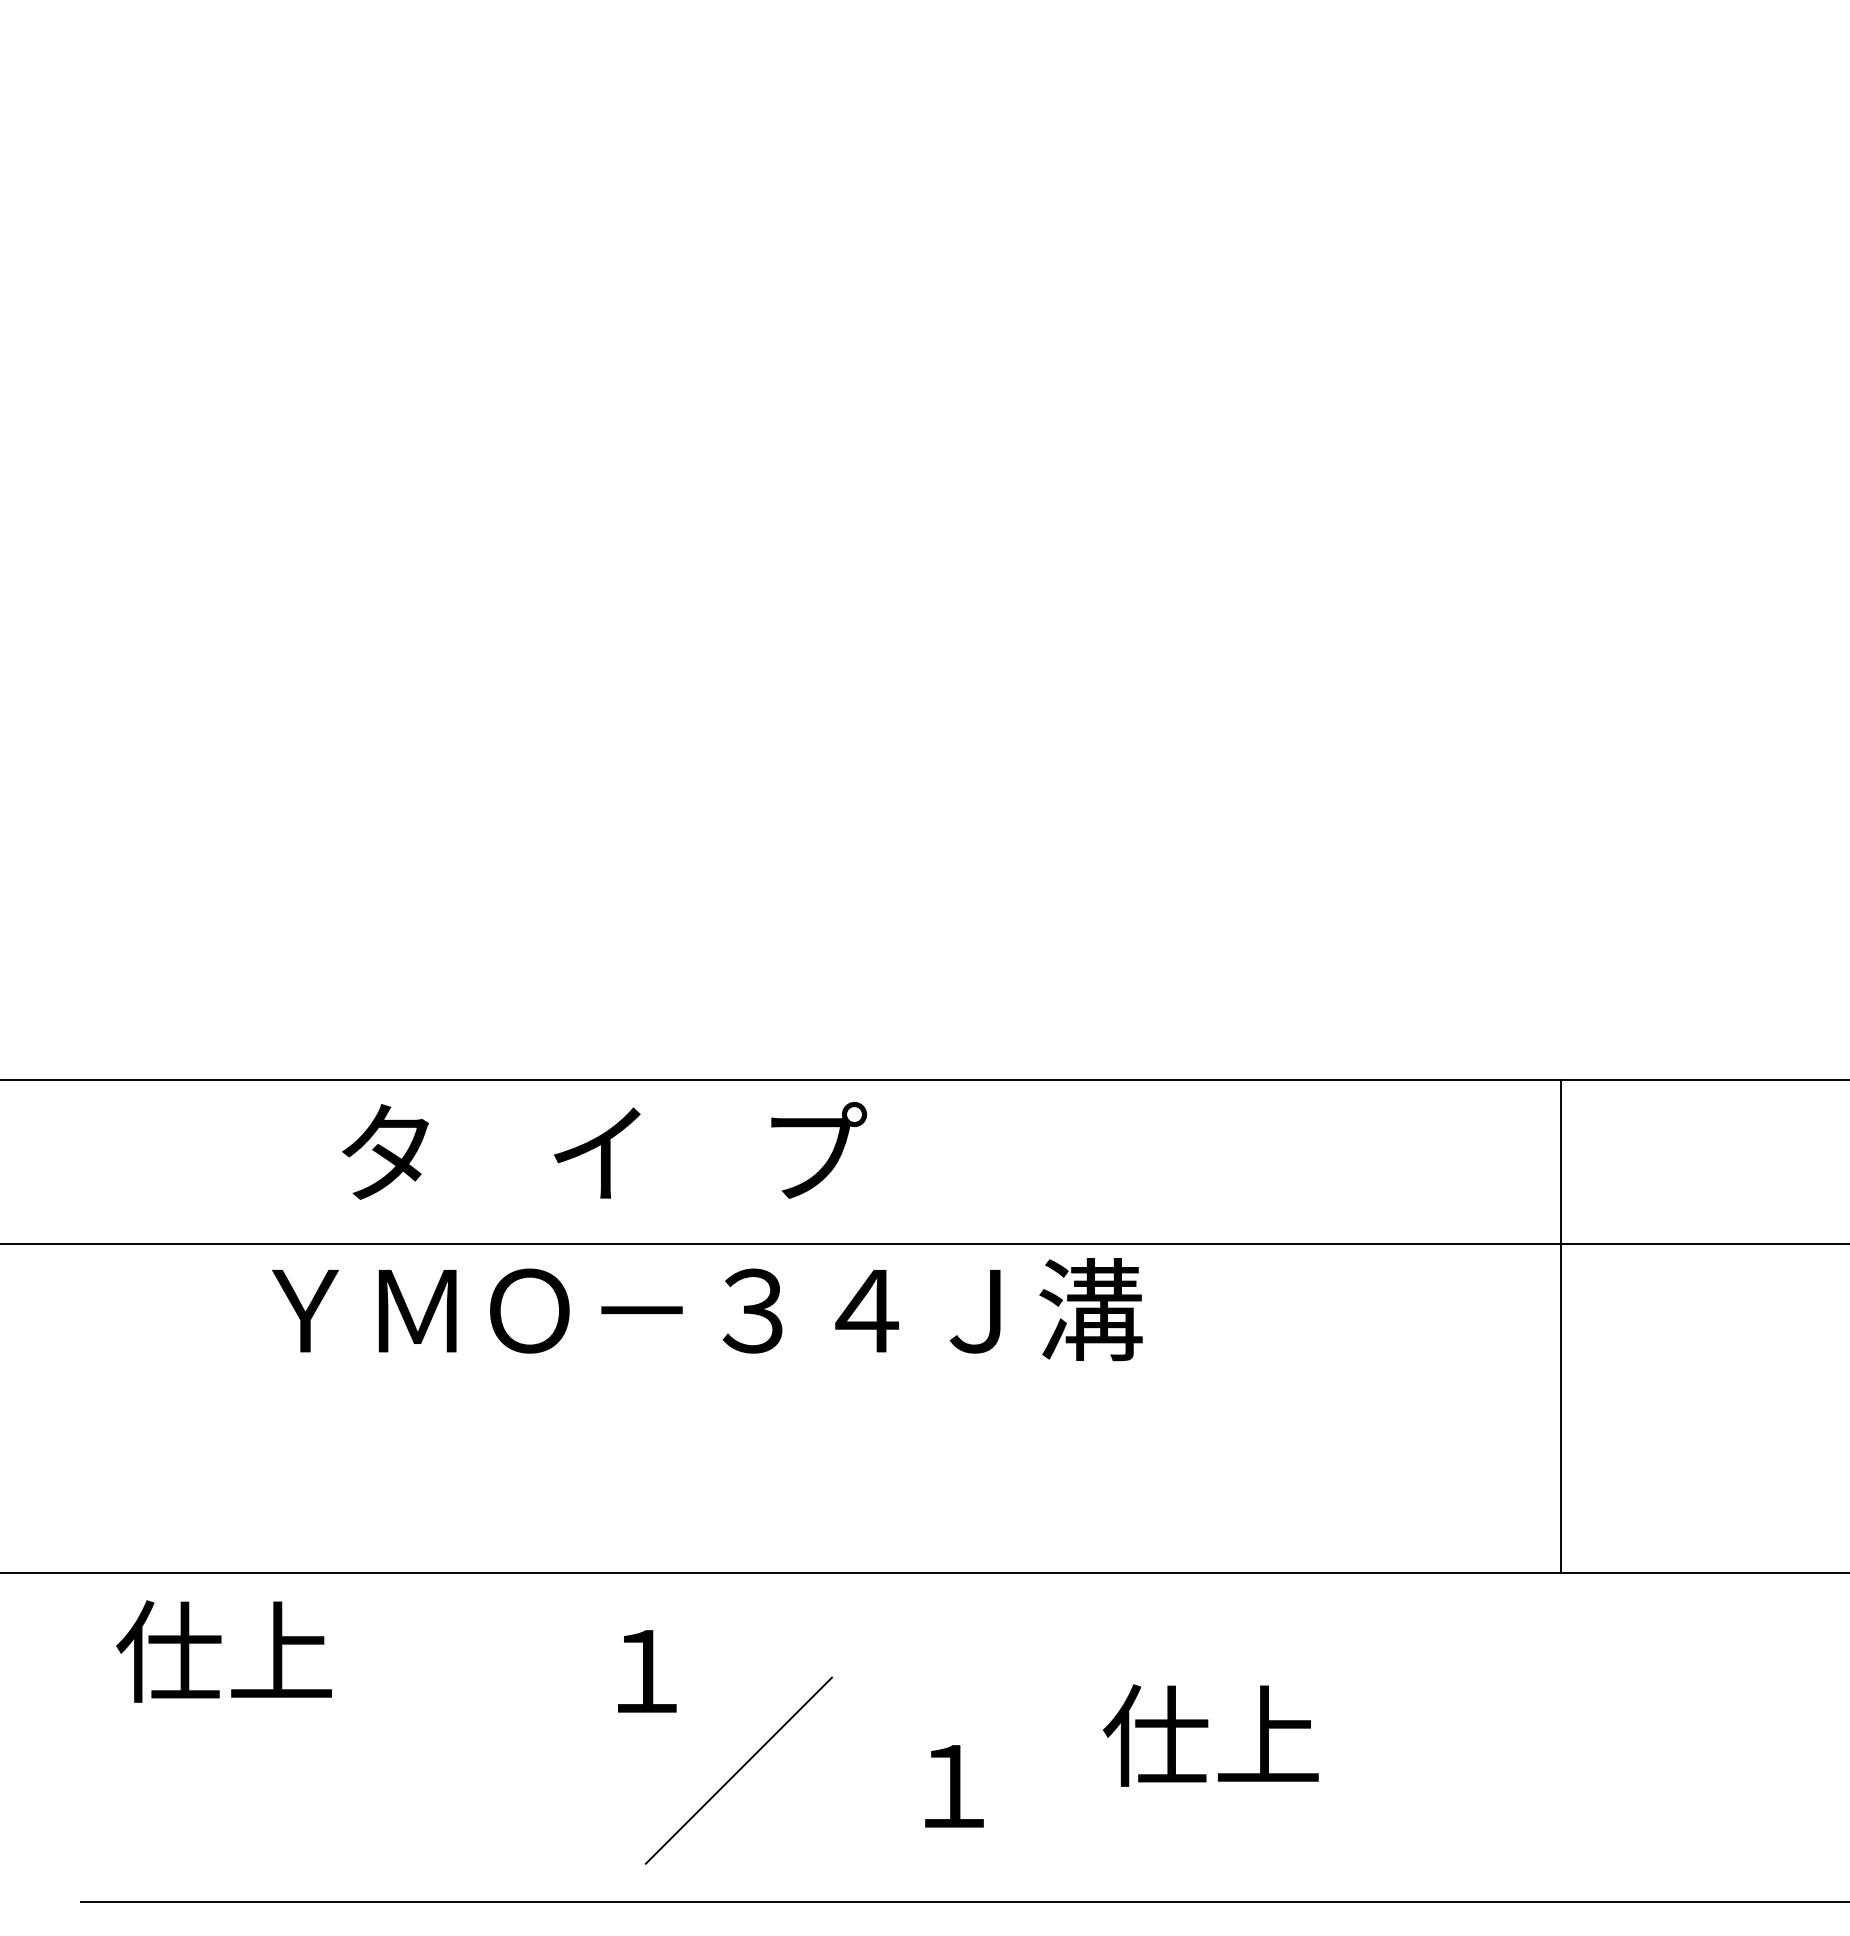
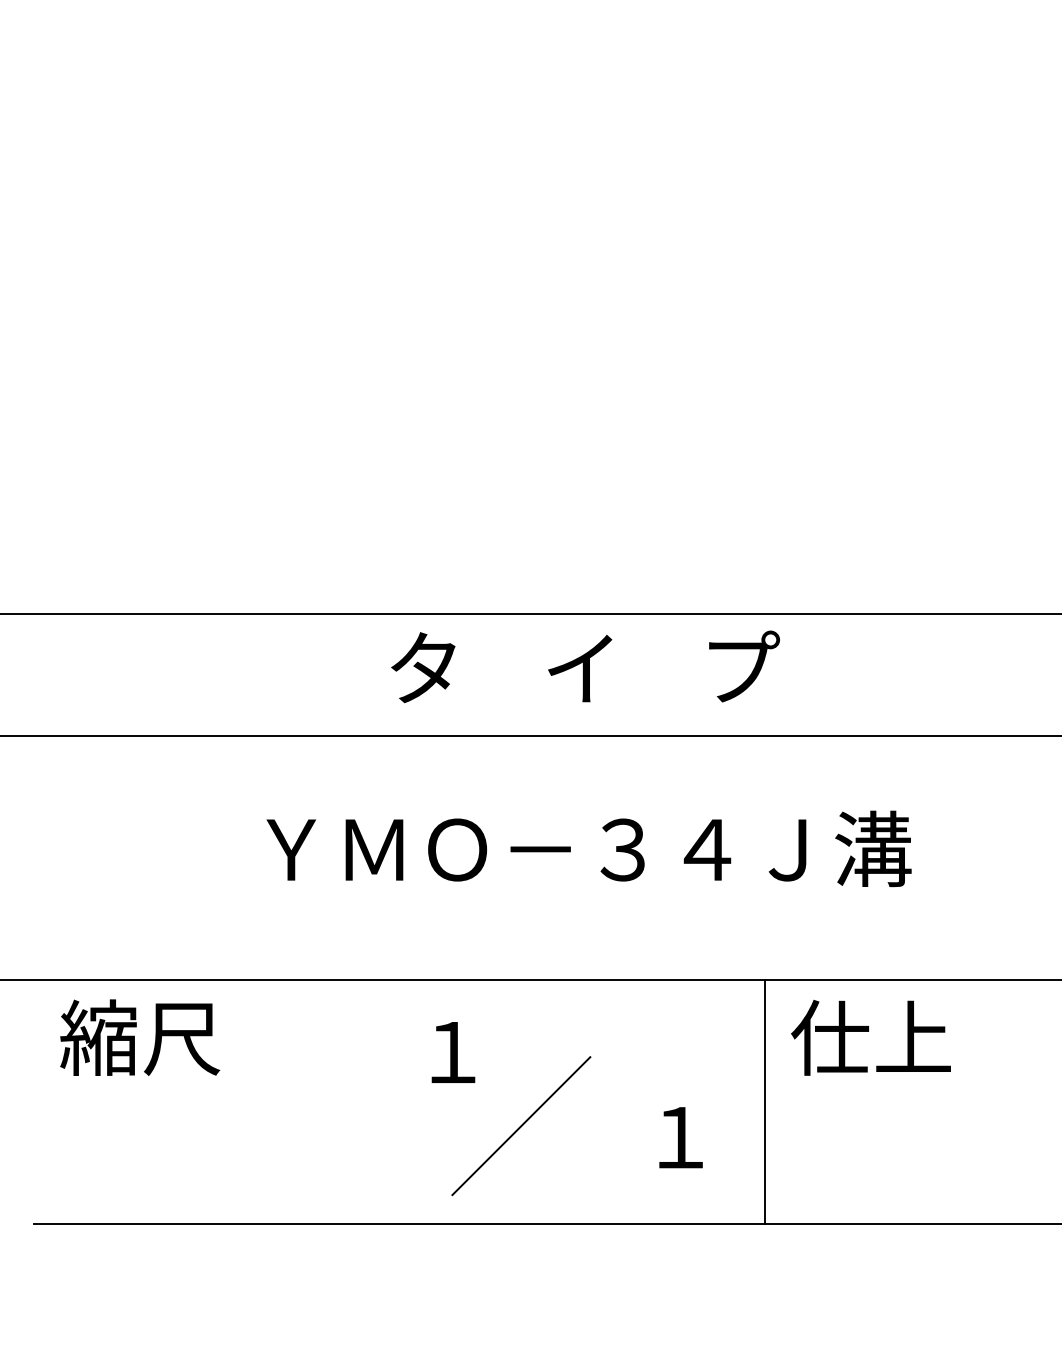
text: (604, 1150) -> (585, 666), moved
text: (707, 1309) -> (589, 848), moved
text: (224, 1651) -> (140, 1037), 仕上 -> 縮尺
text: (1210, 1735) -> (870, 1037), moved
line: (1067, 1737) -> (764, 1101), added

